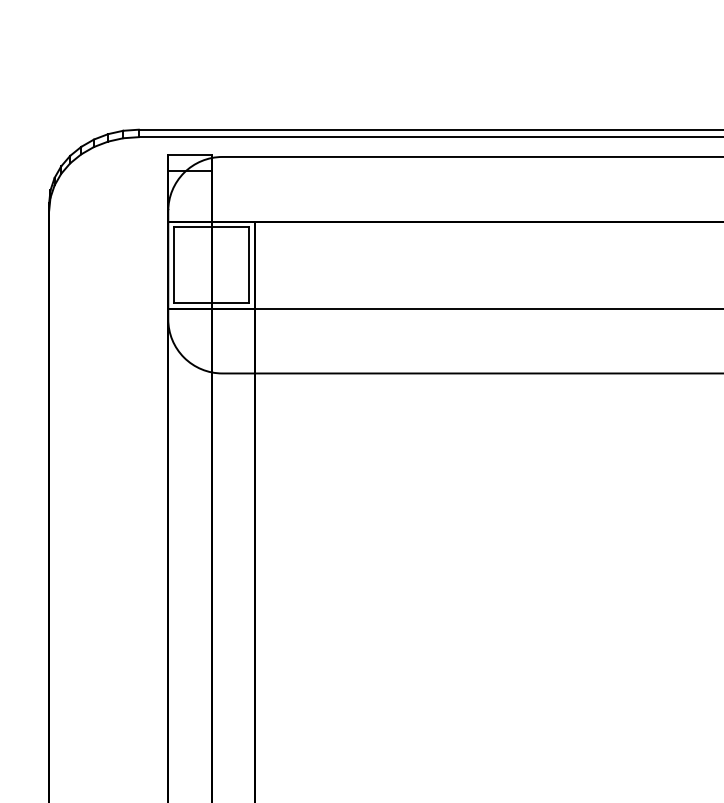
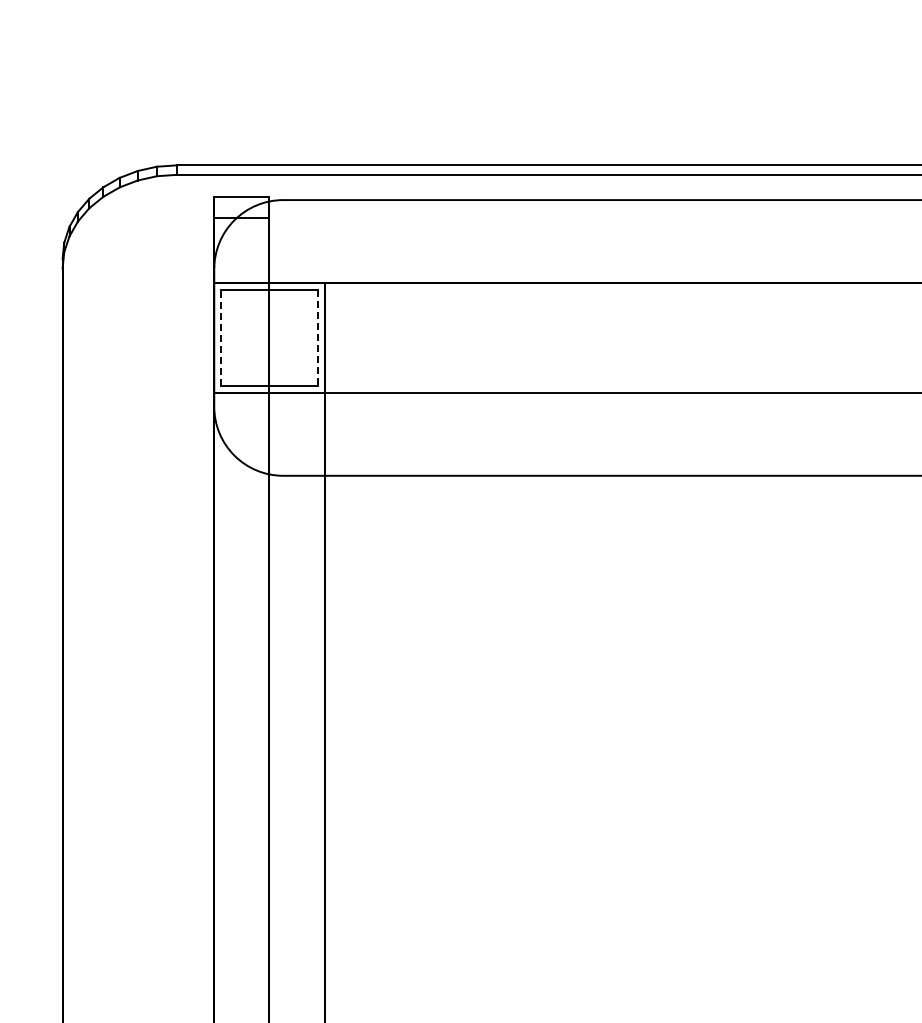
line: (173, 264) -> (221, 337), solid -> dashed
line: (249, 265) -> (317, 338), solid -> dashed

